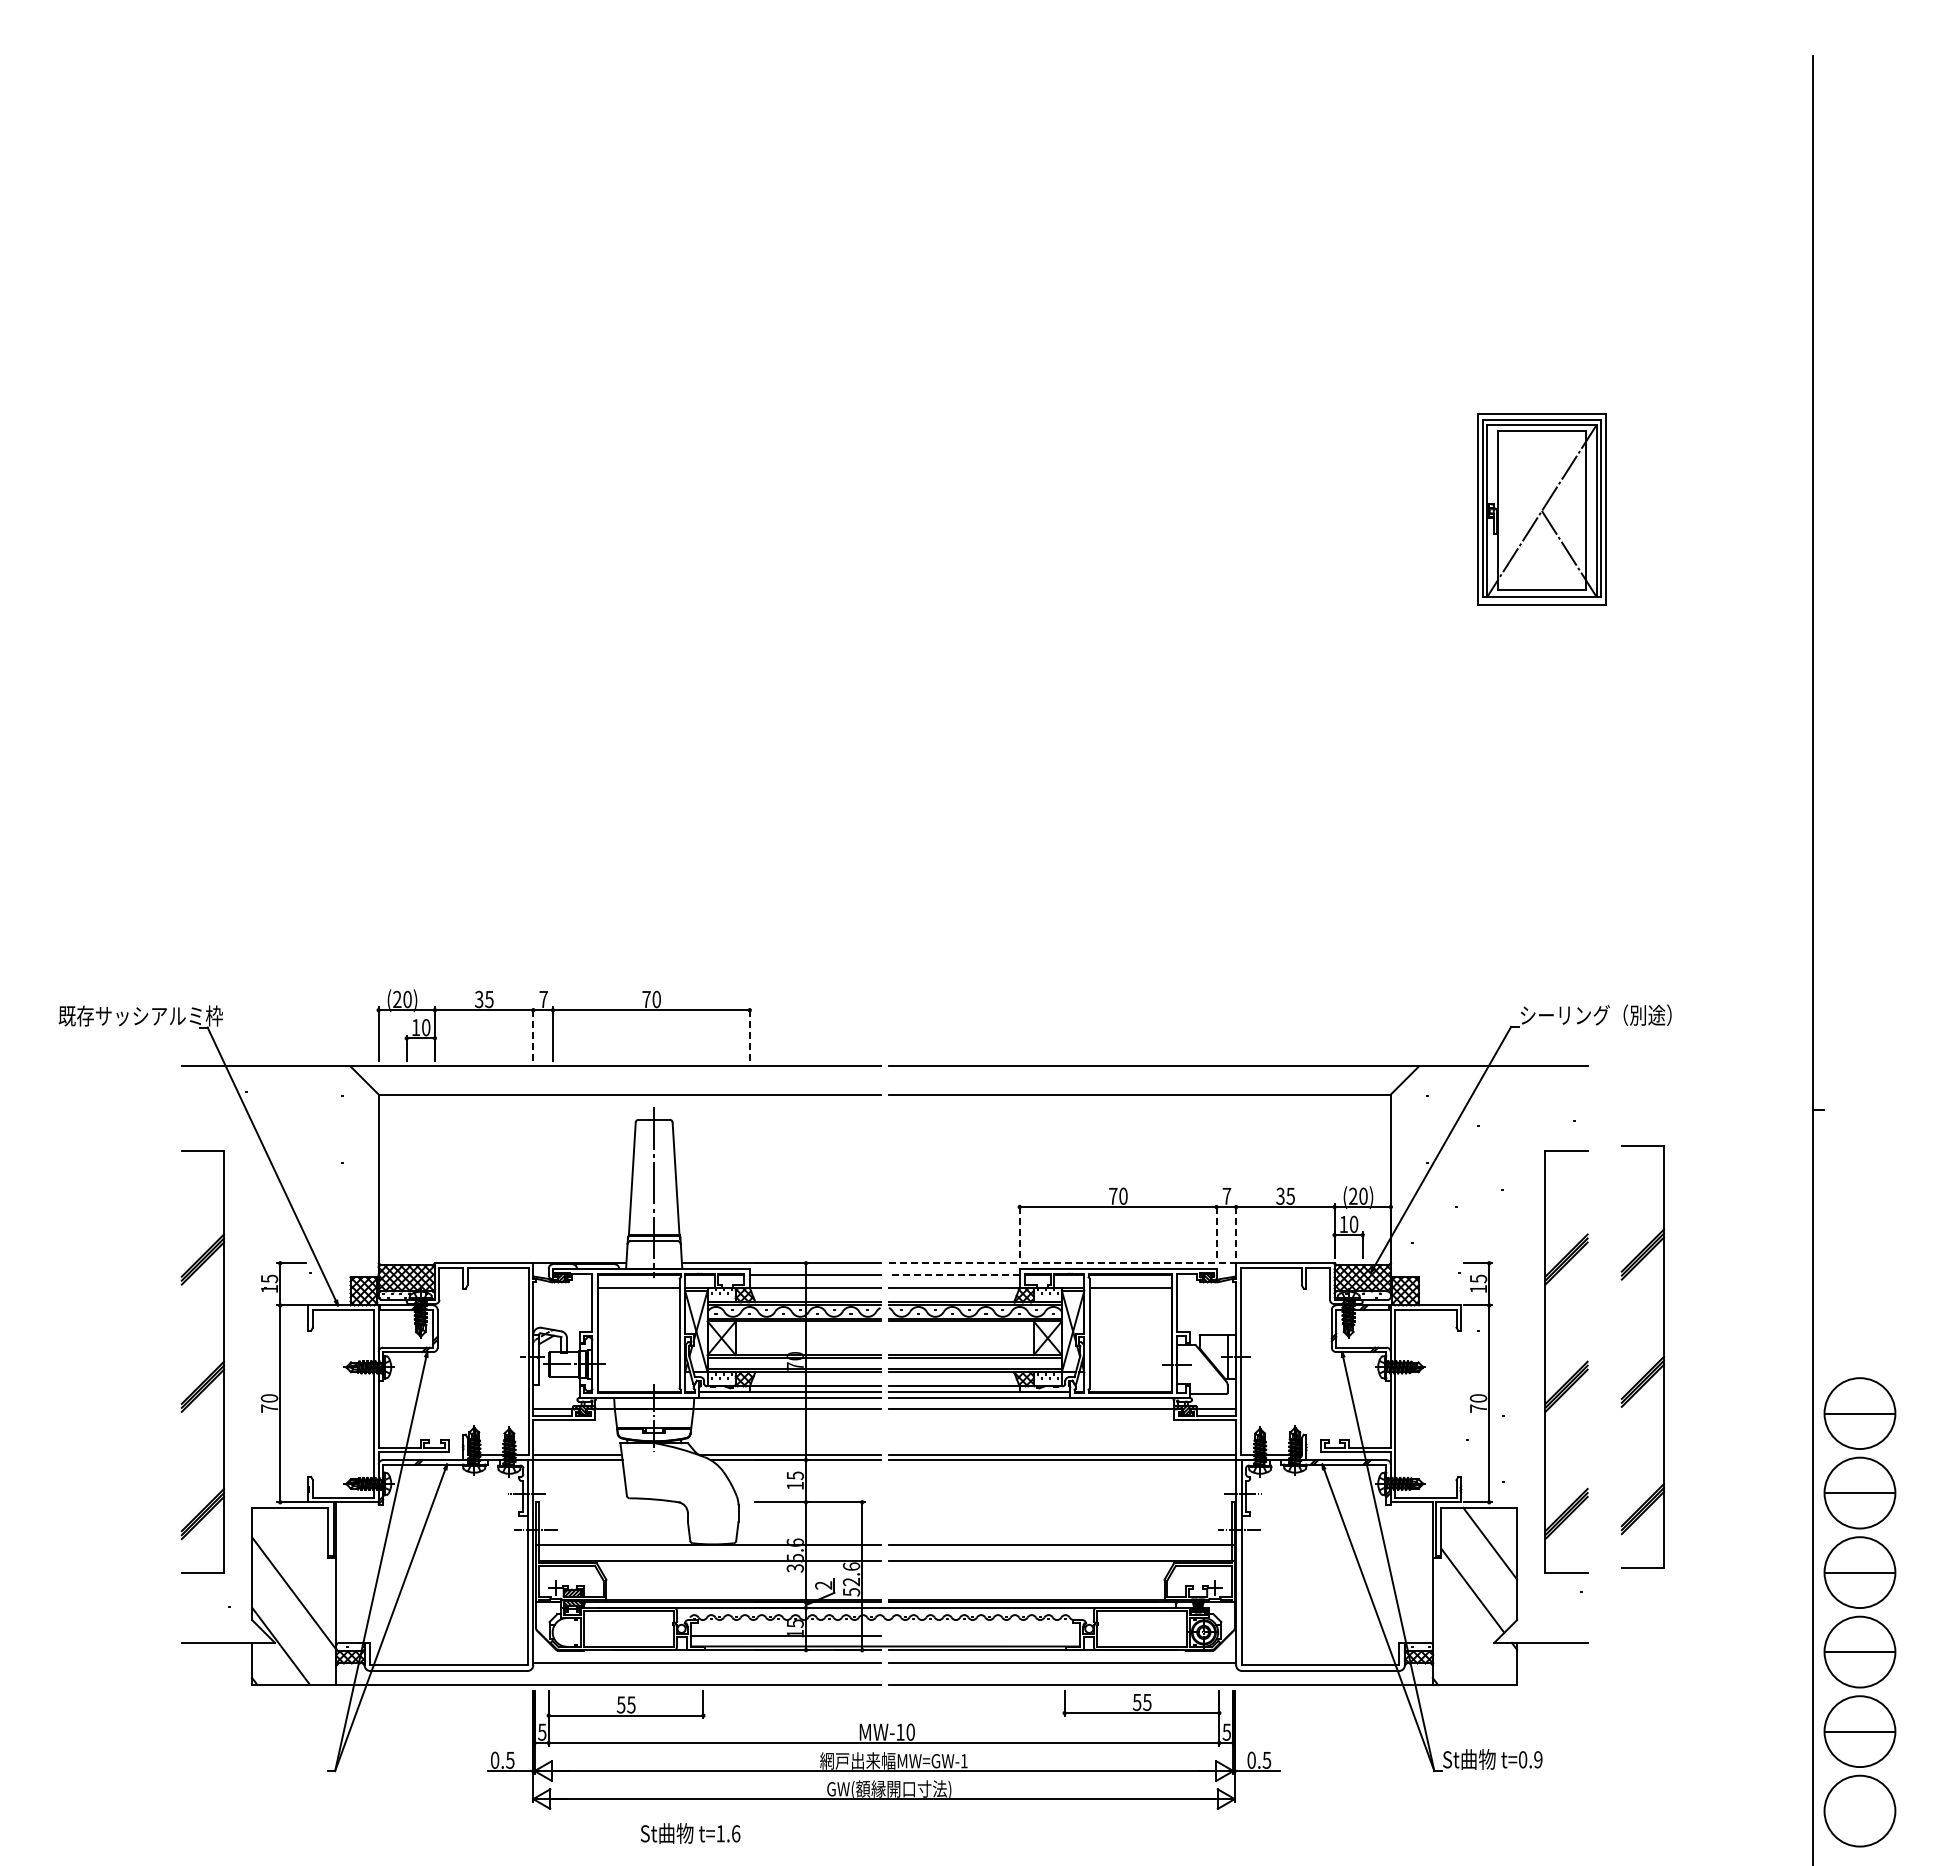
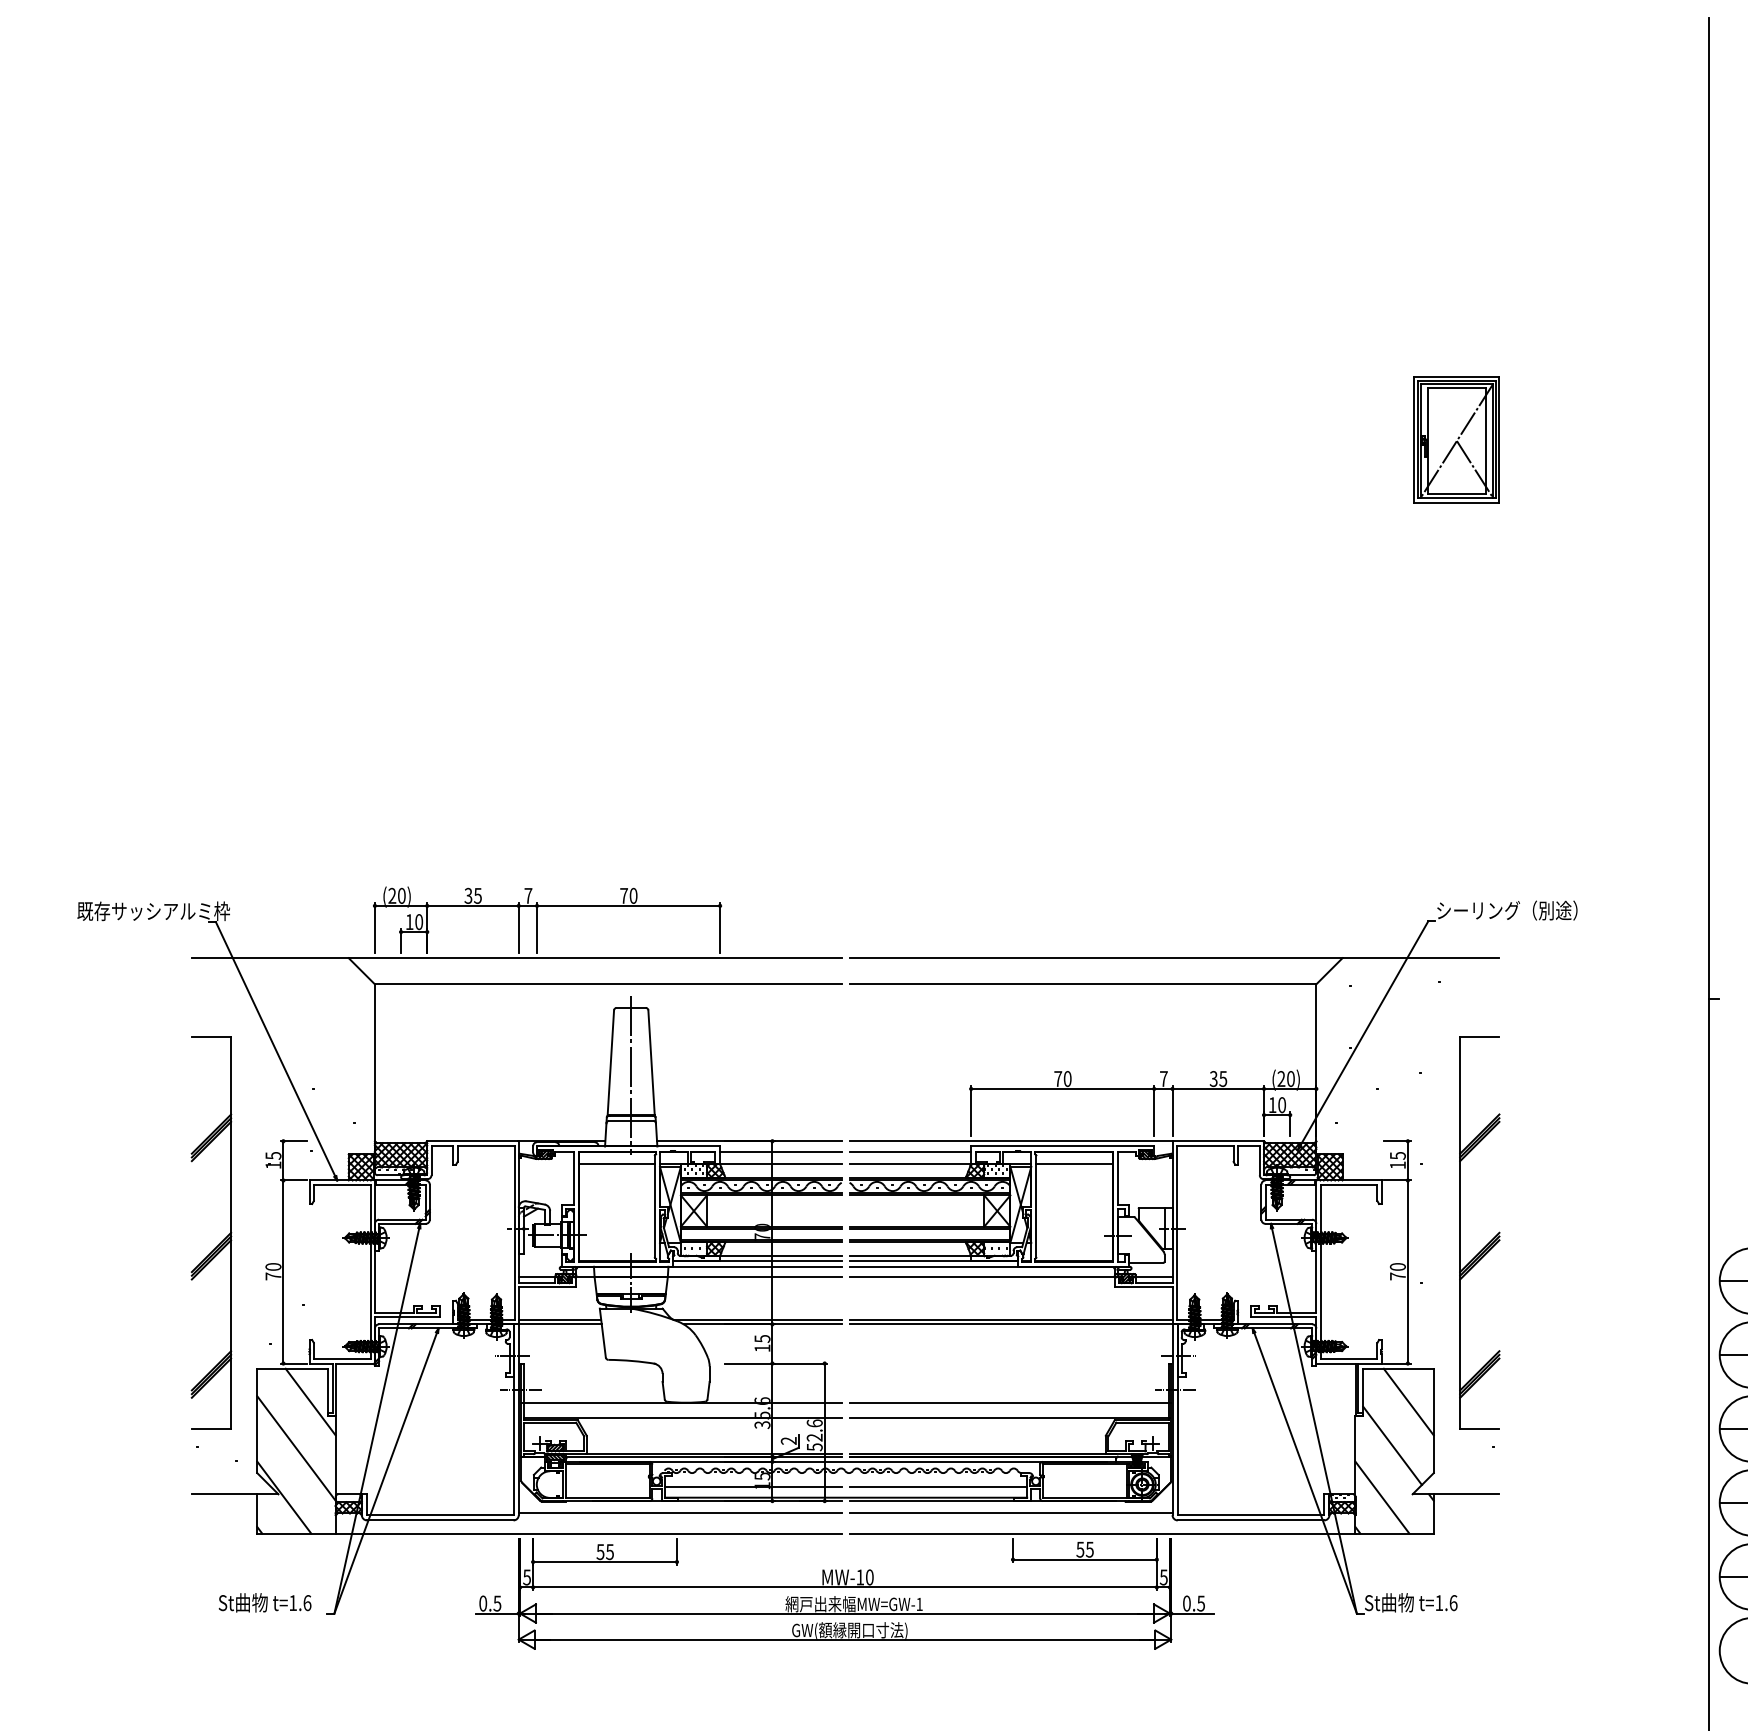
part: (1541, 508) -> (1456, 439), size x0.71
line: (533, 1034) -> (518, 928), dashed -> solid
line: (749, 1034) -> (719, 928), dashed -> solid
line: (1019, 1230) -> (970, 1110), dashed -> solid
line: (1216, 1230) -> (1154, 1110), dashed -> solid
line: (1236, 1230) -> (1172, 1110), dashed -> solid
line: (1062, 1263) -> (1010, 1141), dashed -> solid
line: (953, 1275) -> (909, 1152), dashed -> solid
part: (1652, 1366) -> (1559, 1237), removed
line: (309, 1543) -> (310, 1401), added
line: (984, 1635) -> (938, 1487), added
line: (1461, 1646) -> (1382, 1497), added
text: (1530, 1759) -> (1446, 1602), t=0.9 -> t=1.6
text: (690, 1833) -> (265, 1602), moved

